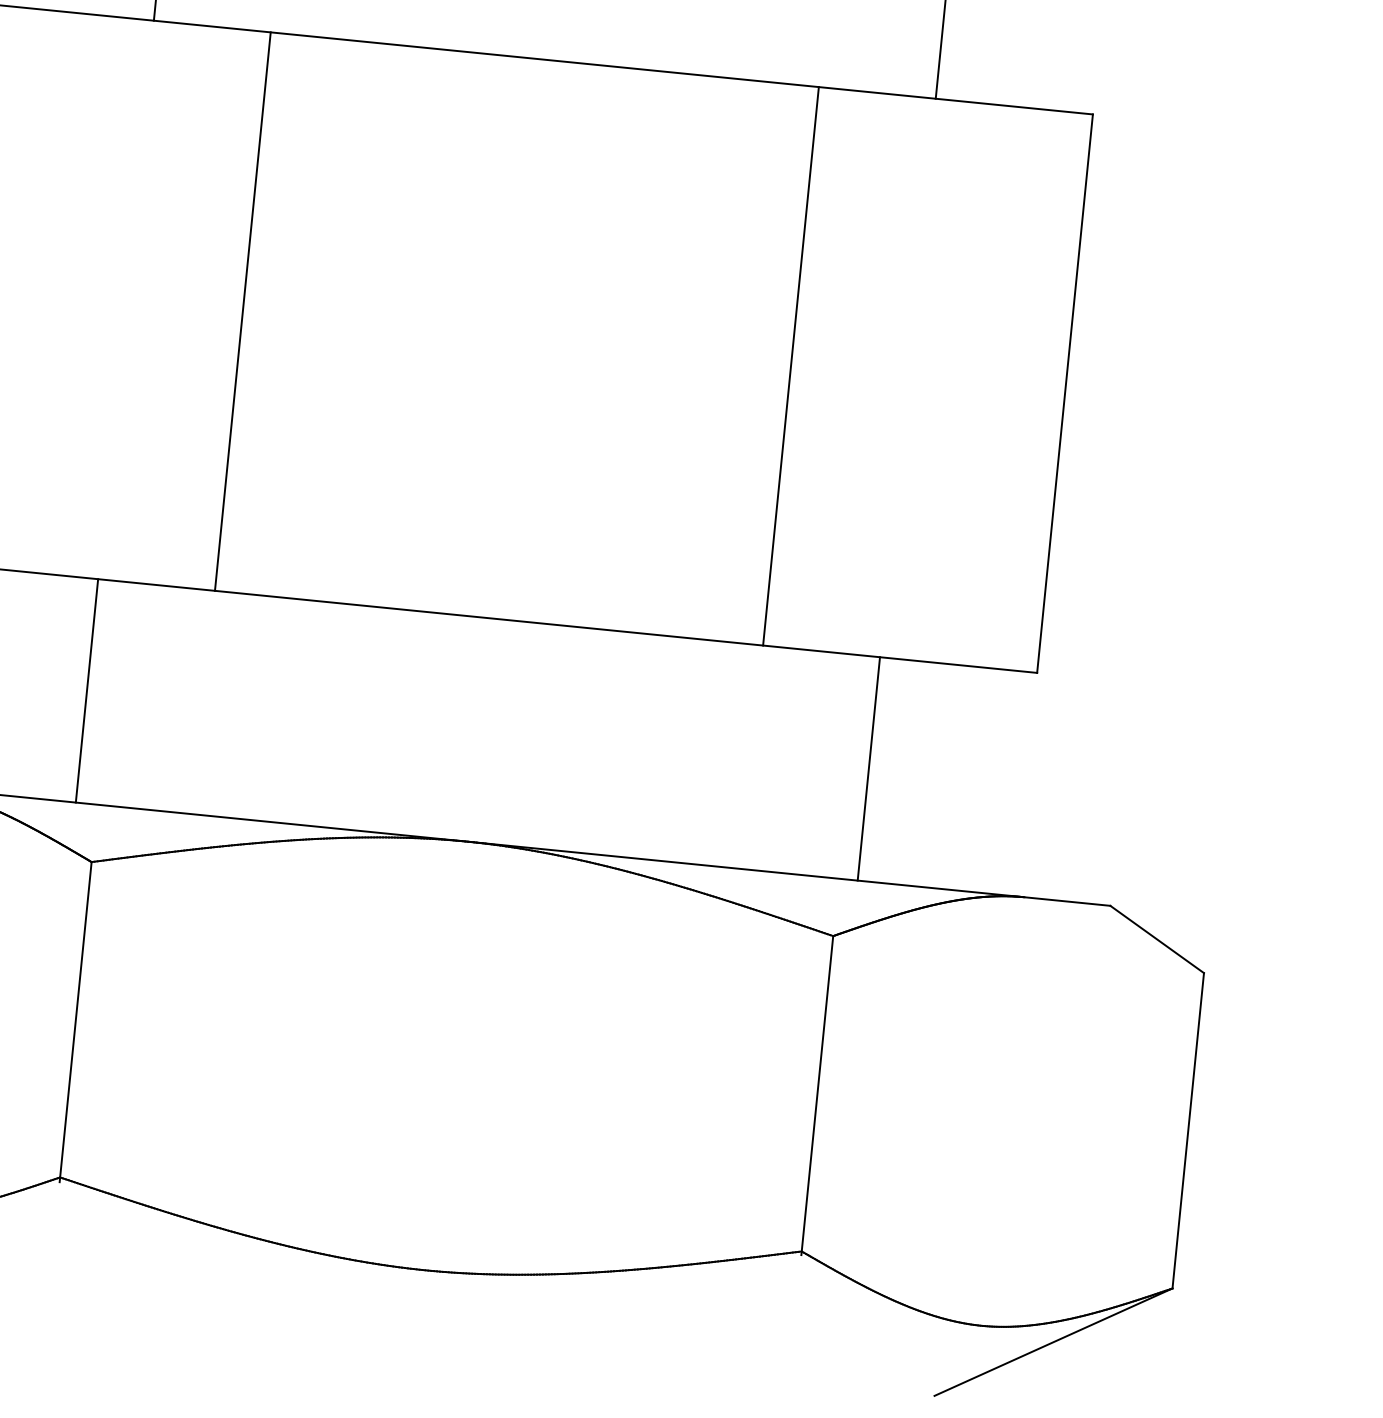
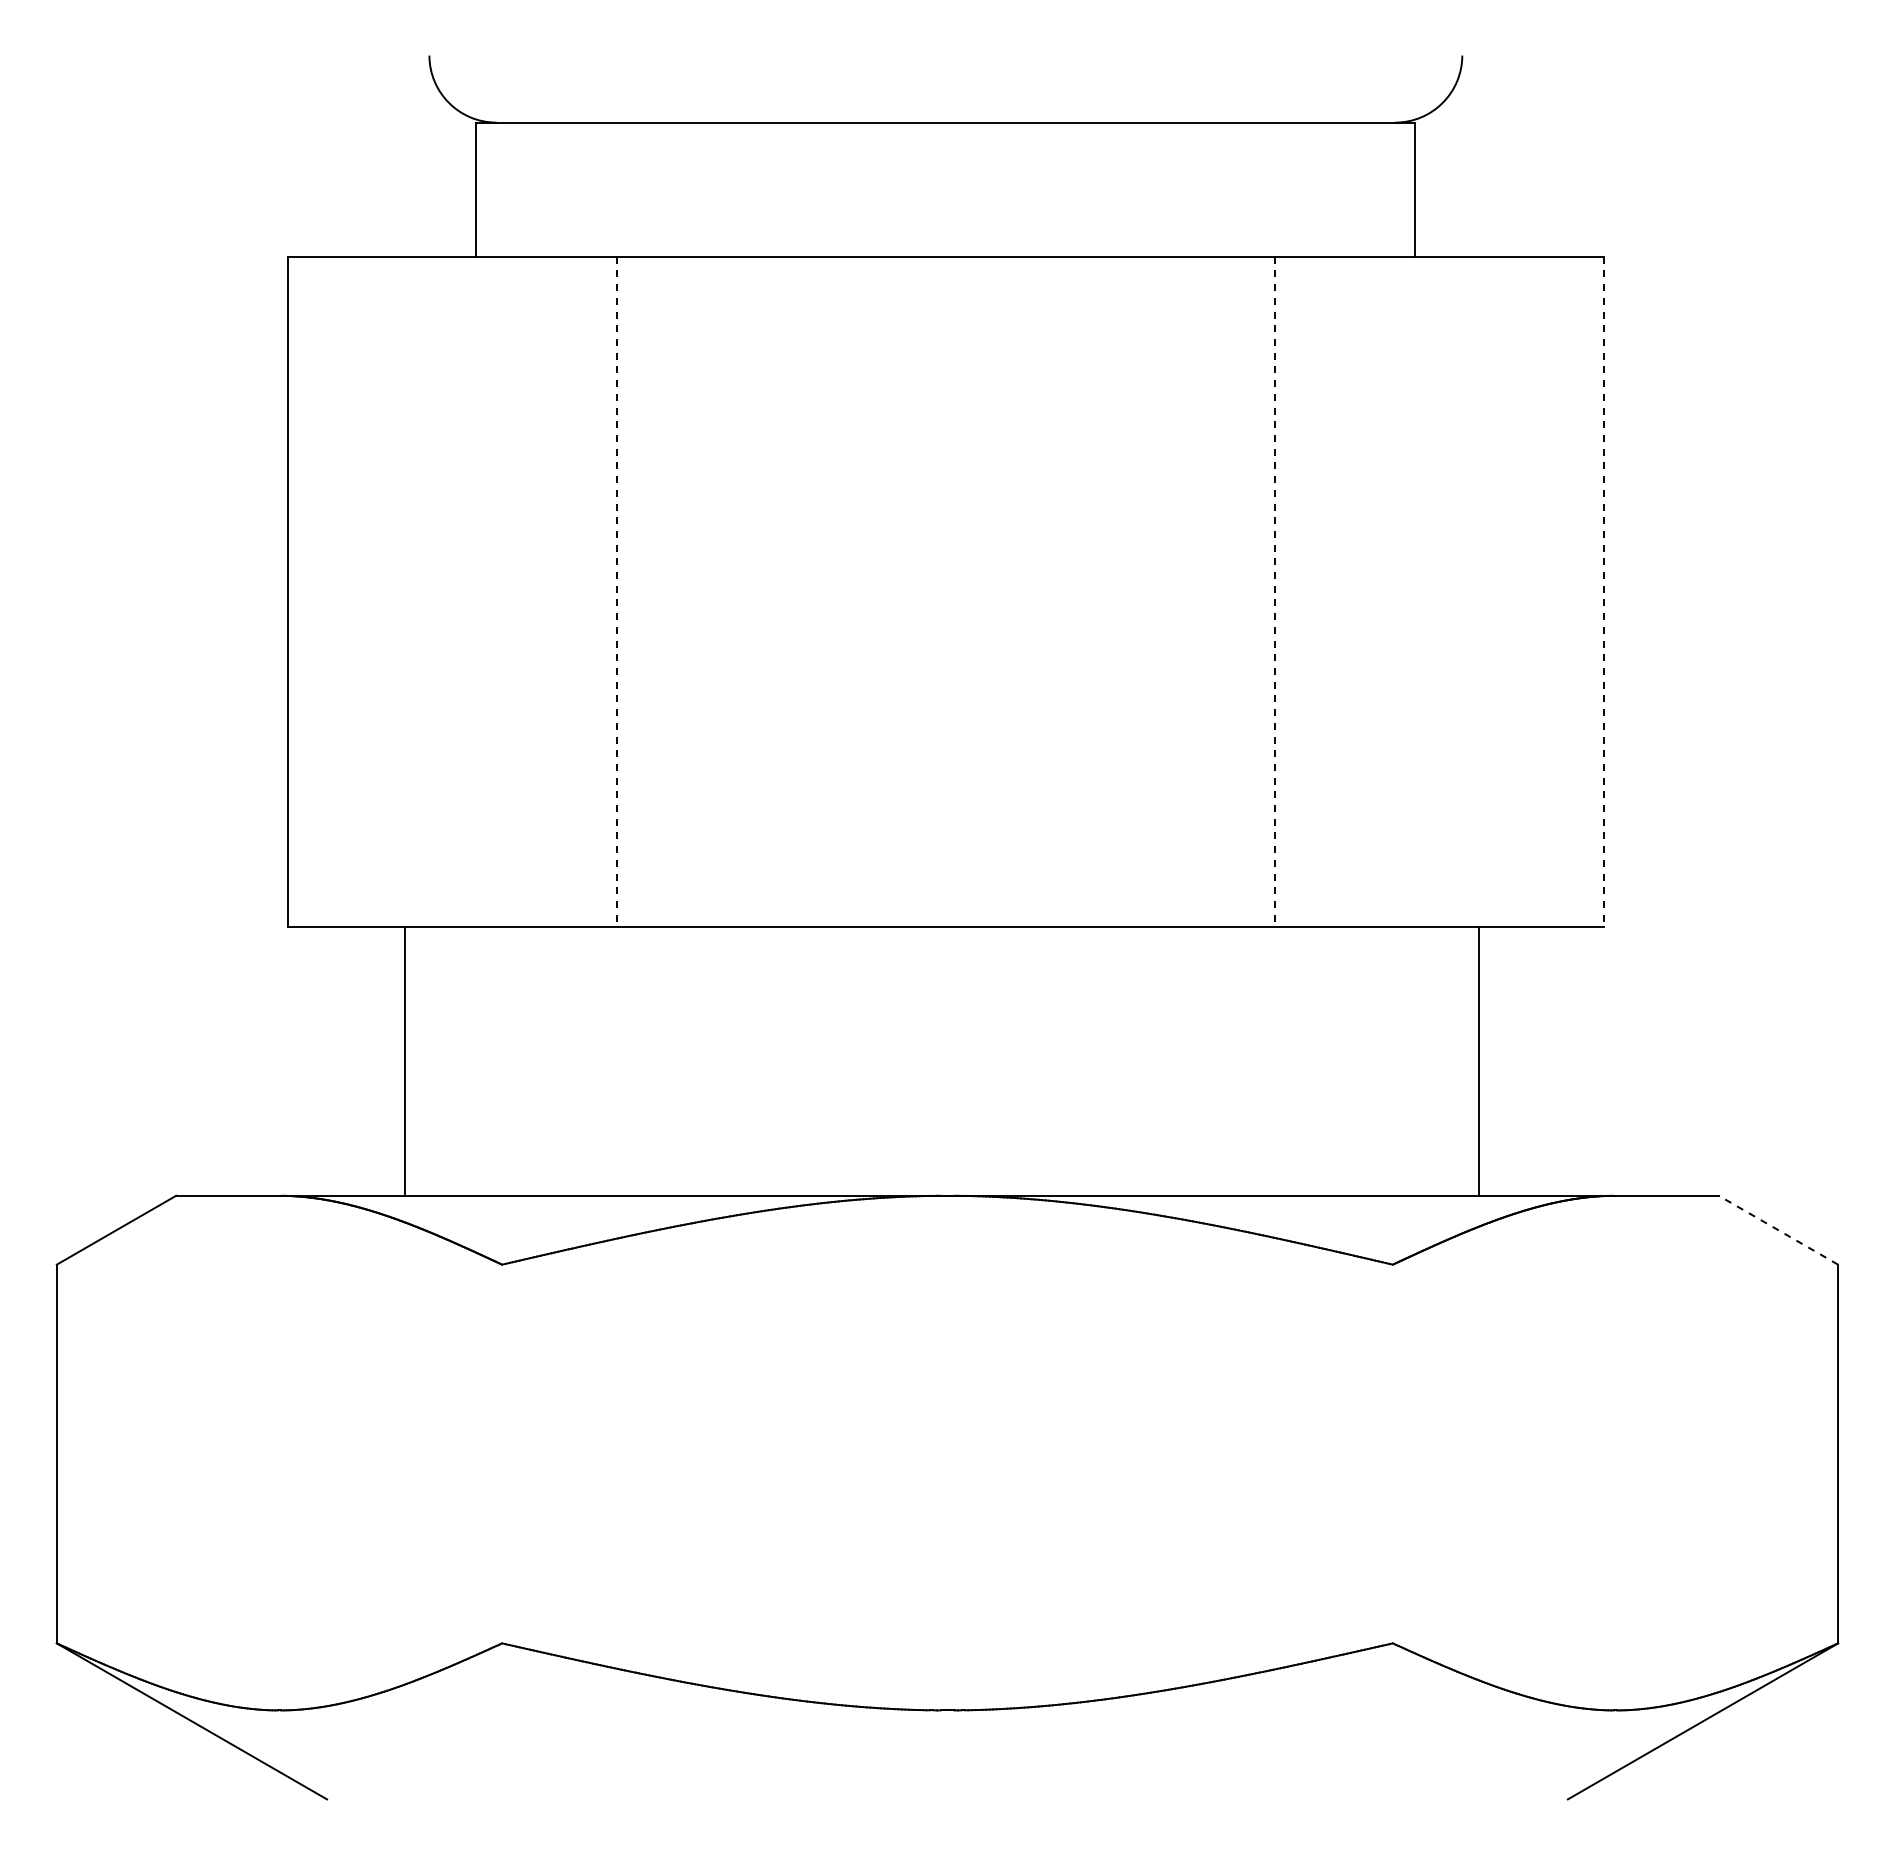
line: (242, 311) -> (616, 592), solid -> dashed
line: (790, 366) -> (1274, 592), solid -> dashed
line: (1065, 394) -> (1604, 592), solid -> dashed
line: (87, 690) -> (405, 1061), moved
line: (868, 768) -> (1479, 1061), moved
line: (1157, 939) -> (1778, 1230), solid -> dashed
line: (75, 1021) -> (502, 1456), removed
line: (817, 1094) -> (1392, 1455), removed

